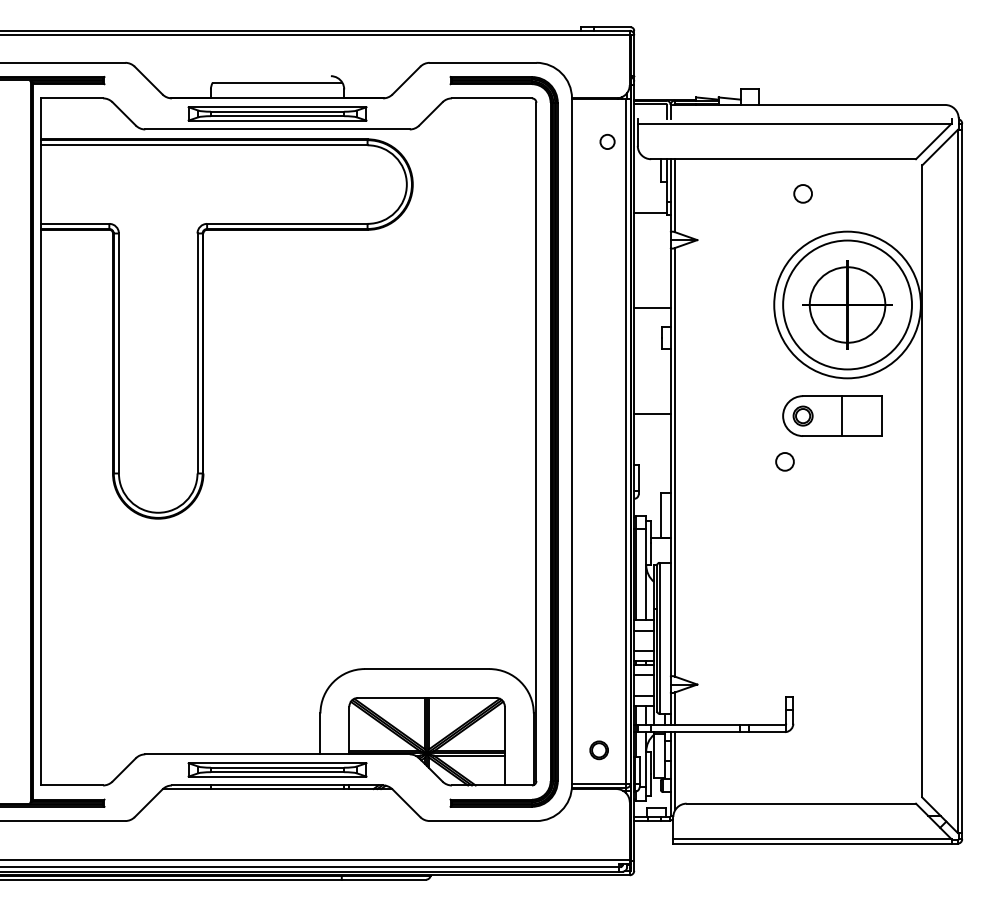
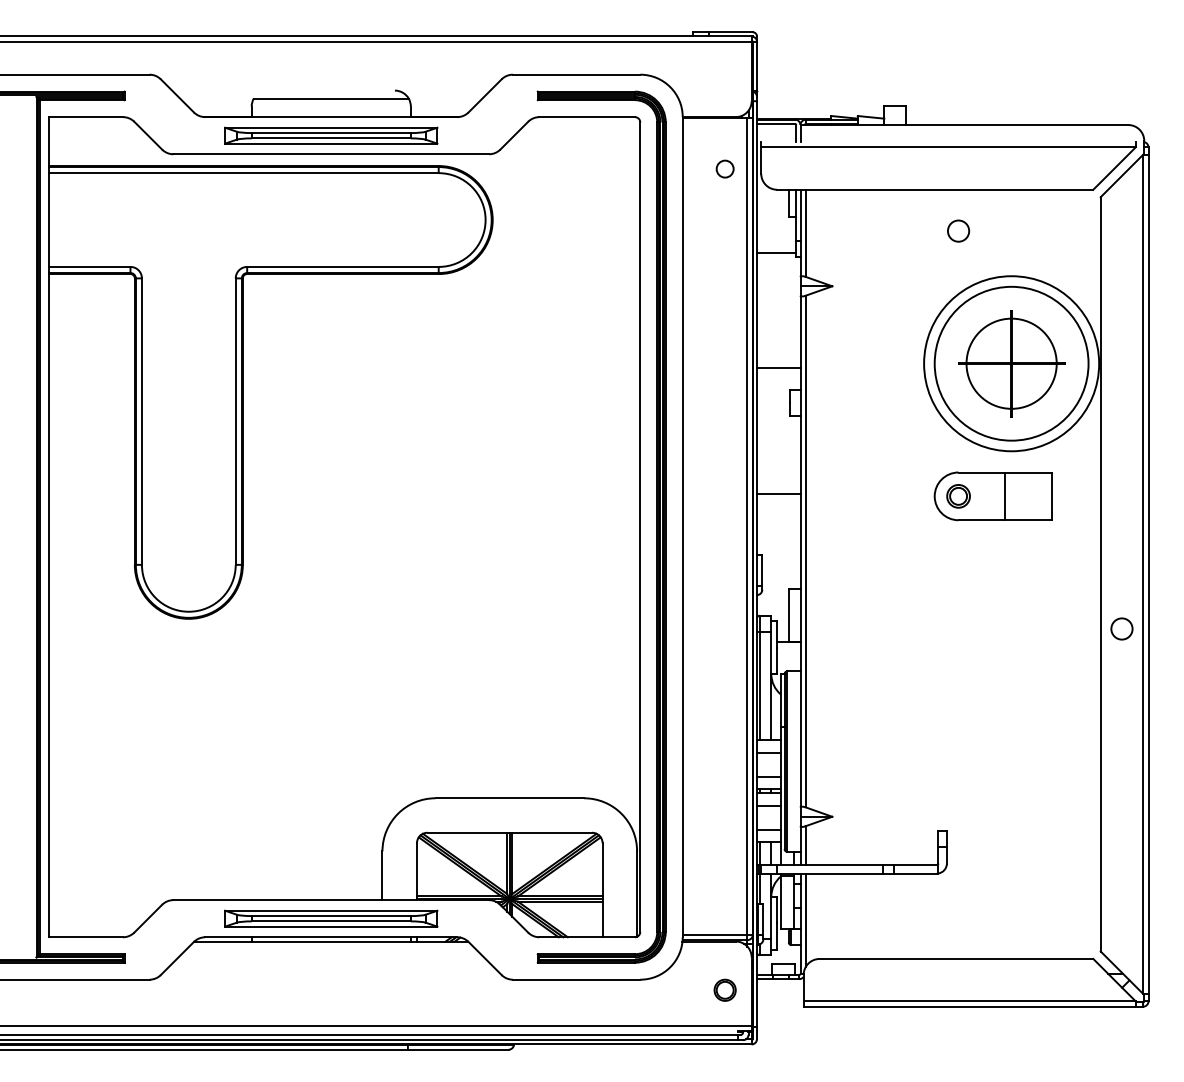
circle: (784, 461) -> (1121, 628), moved
part: (598, 749) -> (724, 989), moved

